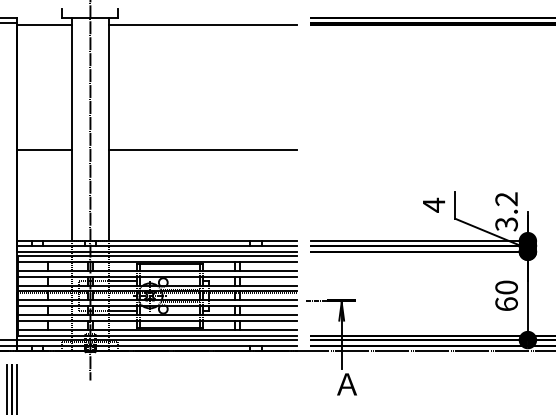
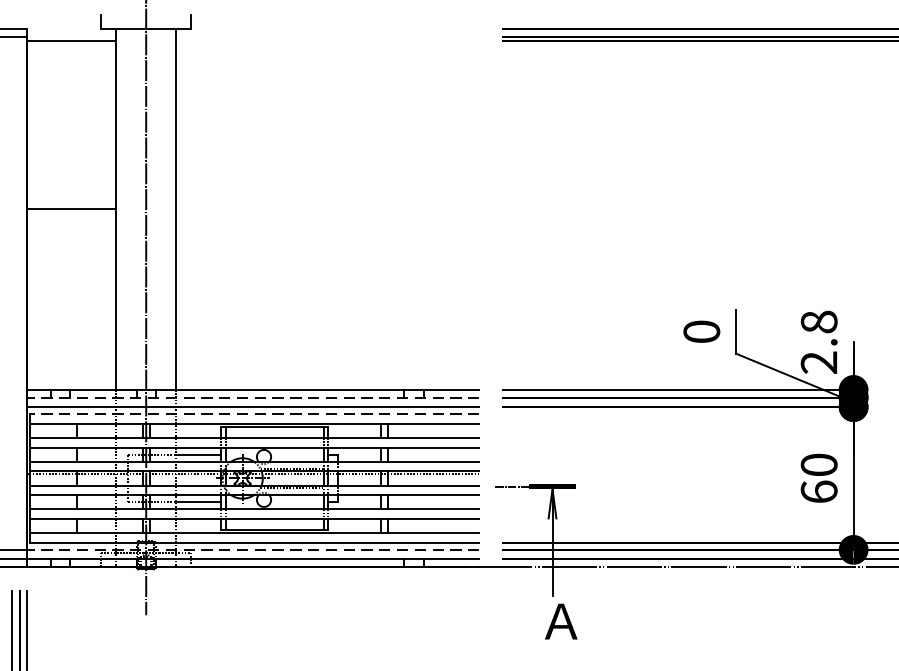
line: (202, 25) -> (327, 41), removed
line: (44, 150) -> (71, 209), moved
line: (202, 150) -> (327, 243), removed
text: (433, 204) -> (700, 330), 4 -> 0
text: (506, 211) -> (819, 341), 3.2 -> 2.8
line: (156, 245) -> (253, 396), solid -> dashed
line: (156, 256) -> (253, 414), solid -> dashed
line: (156, 340) -> (253, 550), solid -> dashed

